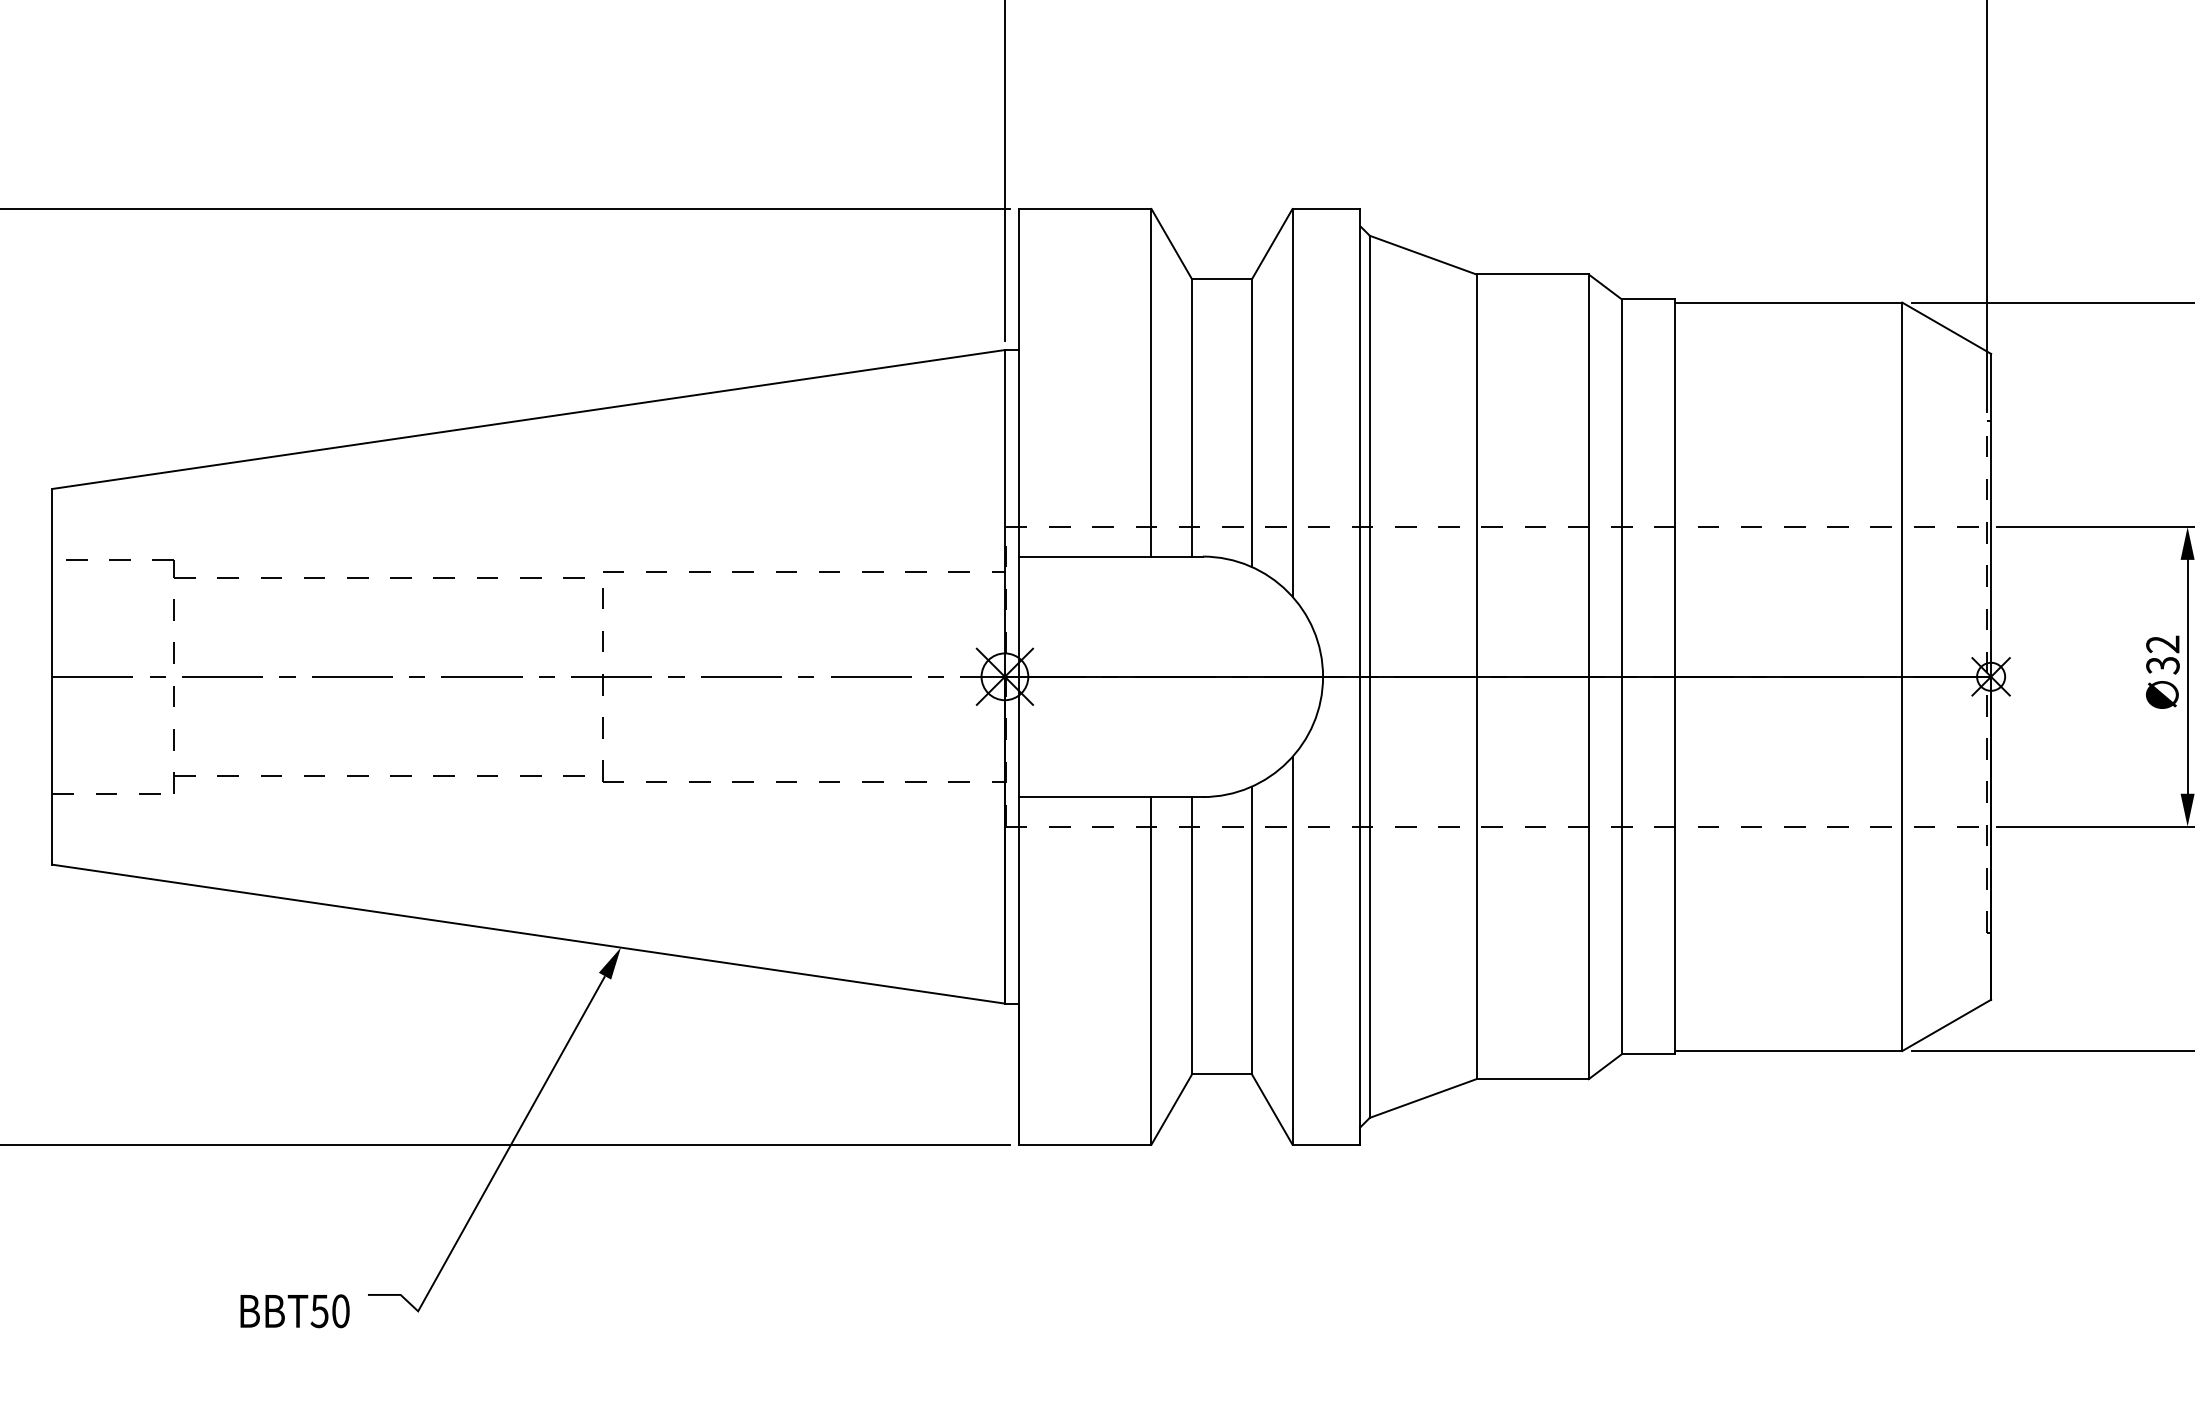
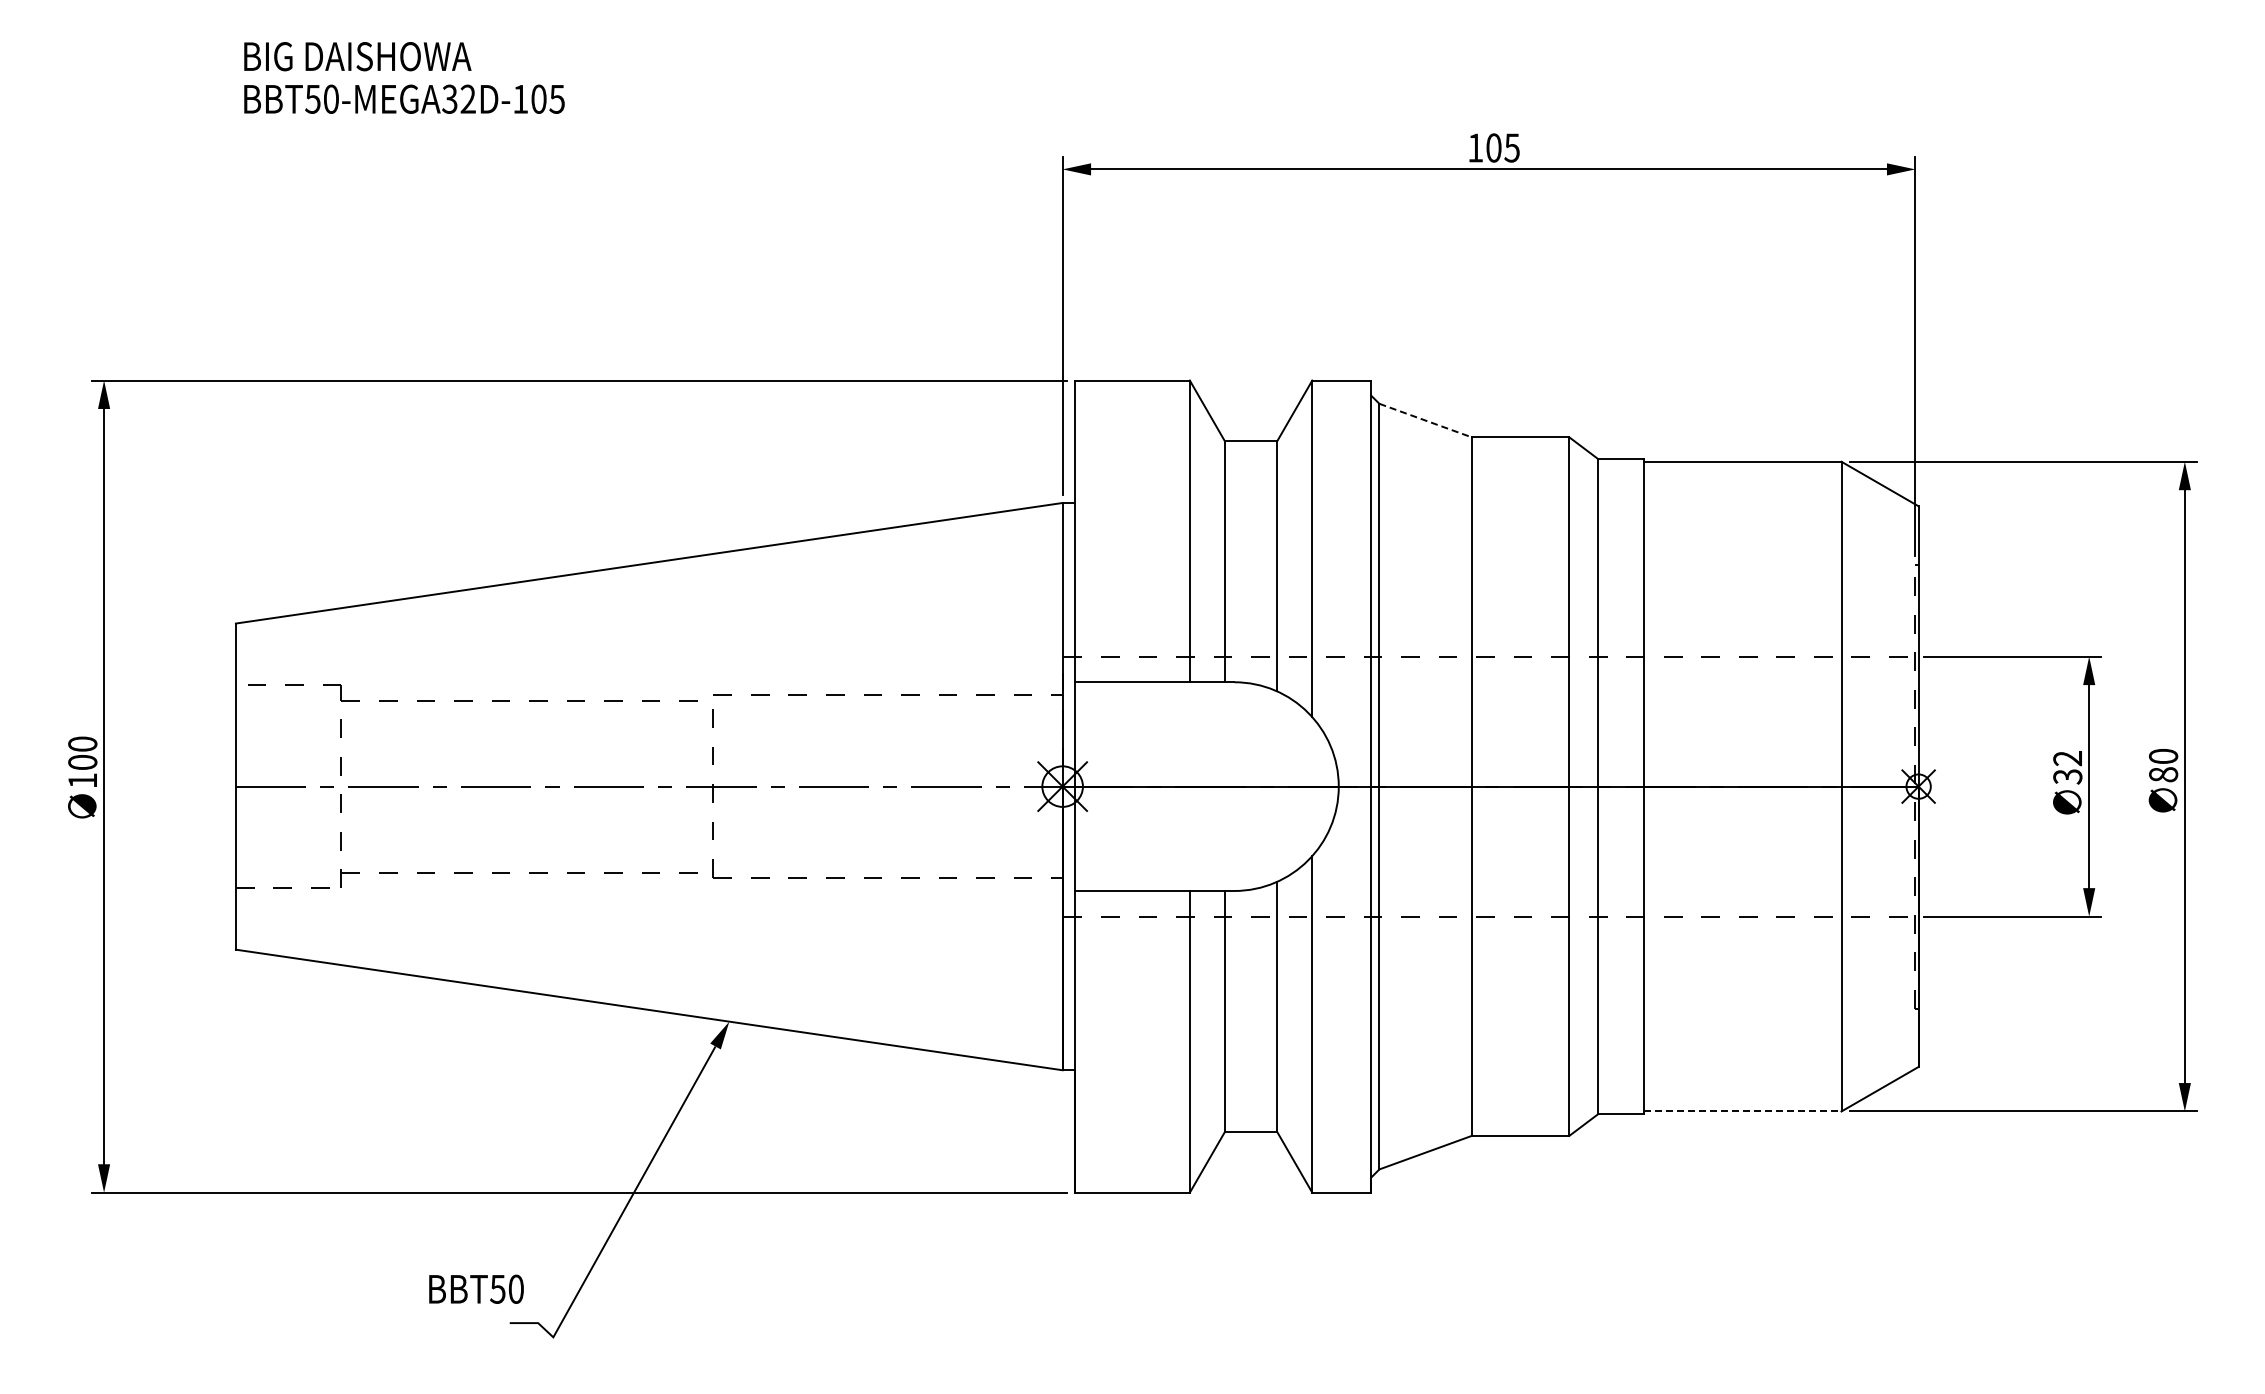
line: (1424, 255) -> (1426, 420), solid -> dashed
line: (1788, 1051) -> (1742, 1111), solid -> dashed
text: (295, 1310) -> (476, 1288), moved

